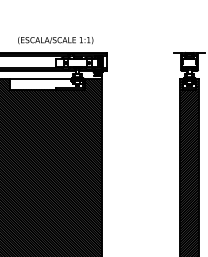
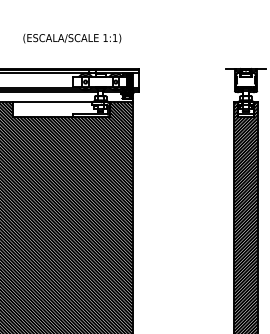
text: (55, 40) -> (72, 38), moved

